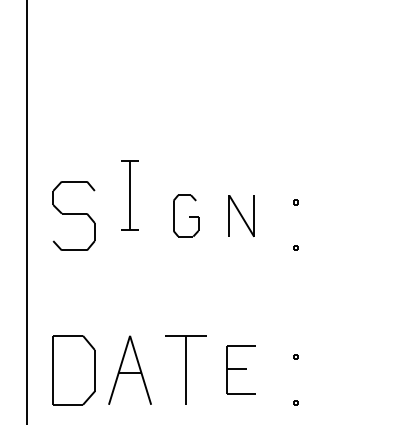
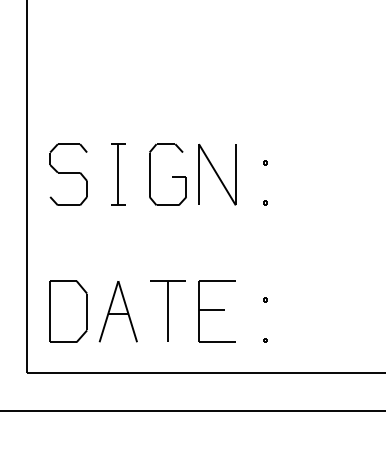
part: (130, 195) -> (118, 174), moved
part: (185, 215) -> (167, 174), size x1.67
part: (241, 215) -> (217, 174), size x1.67
part: (240, 370) -> (216, 311), size x1.43

